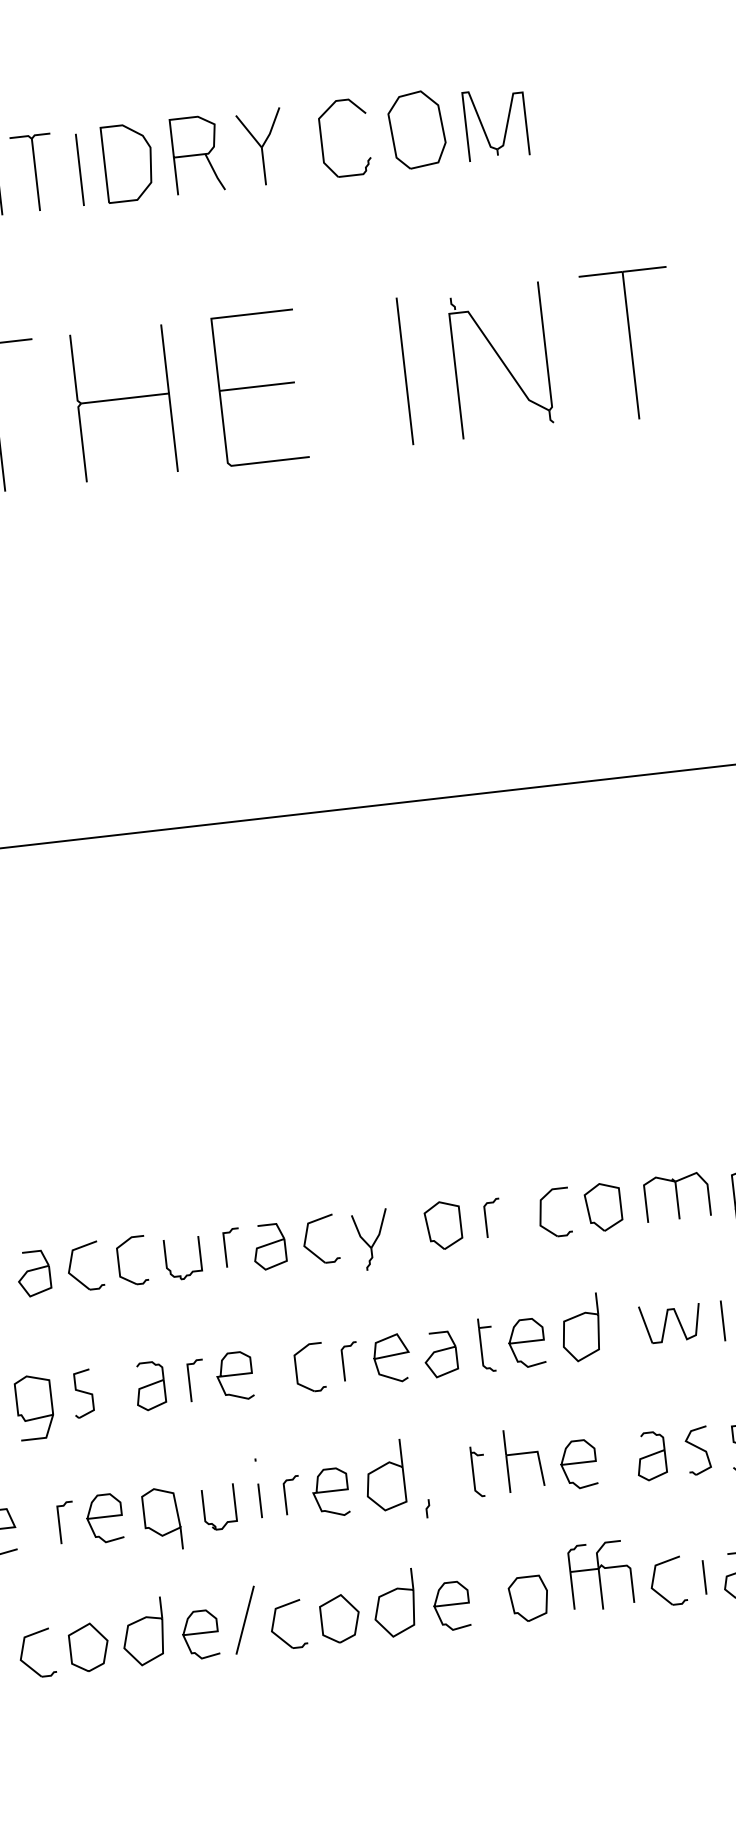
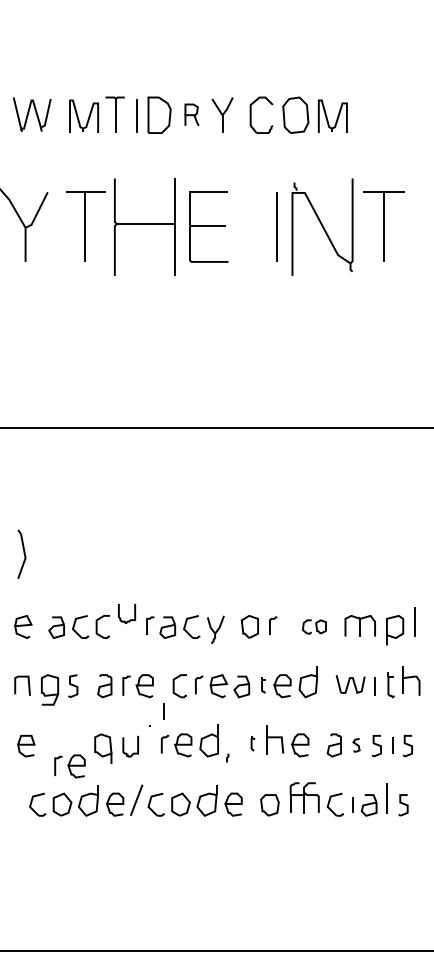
part: (195, 153) -> (191, 114), size x0.6
part: (500, 359) -> (322, 226), size x1.4
part: (123, 402) -> (144, 226), size x1.4
part: (580, 1208) -> (314, 626), size x0.6
part: (189, 1270) -> (129, 619), moved
part: (486, 1346) -> (263, 685), size x0.6
part: (697, 1451) -> (356, 745), size x0.6
part: (477, 1471) -> (252, 743), size x0.6
line: (259, 1501) -> (163, 711), moved
part: (89, 1520) -> (69, 766), moved

